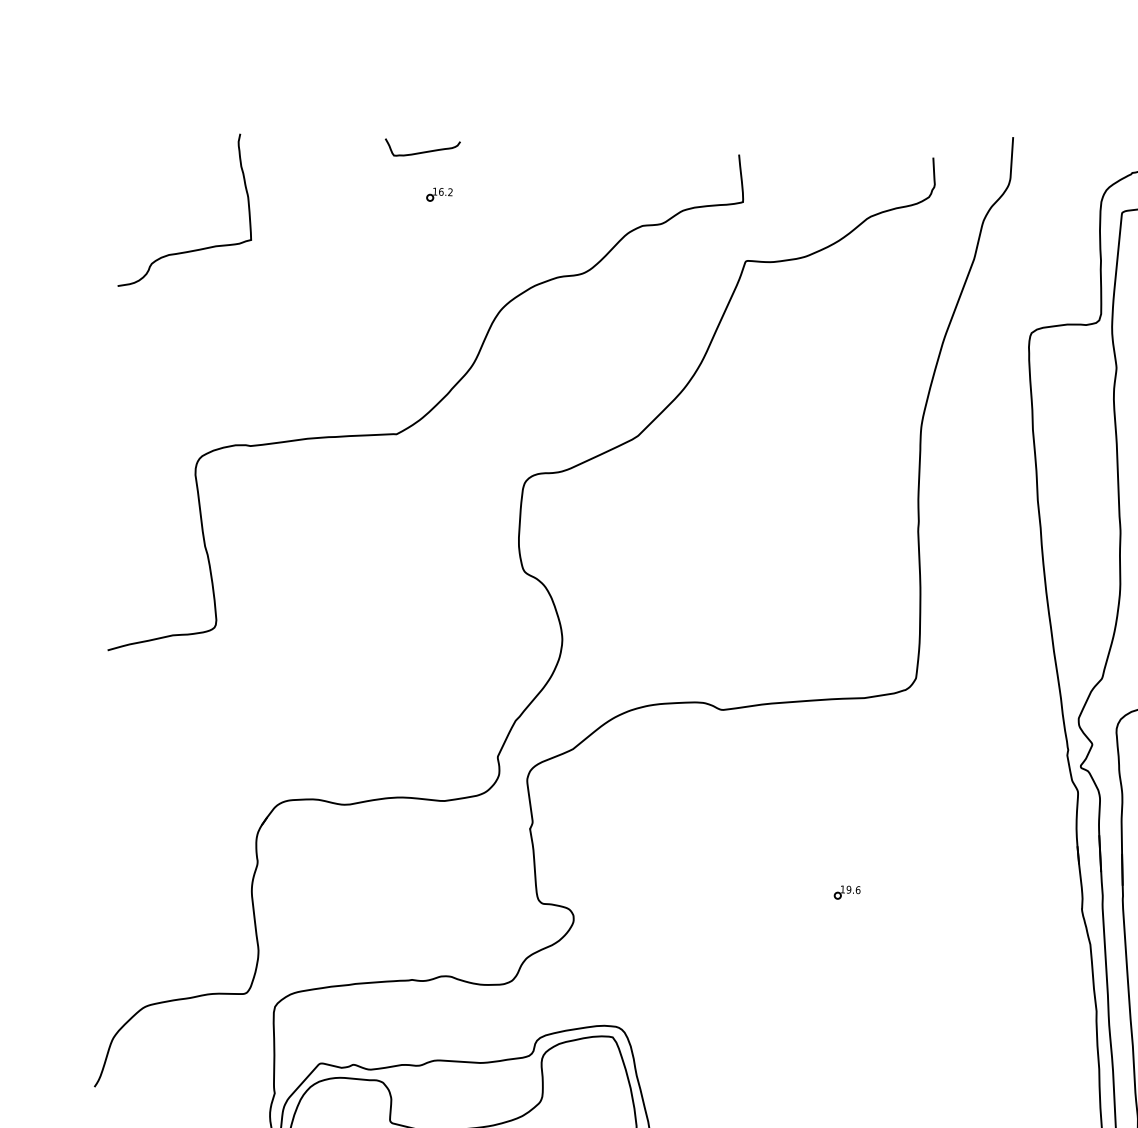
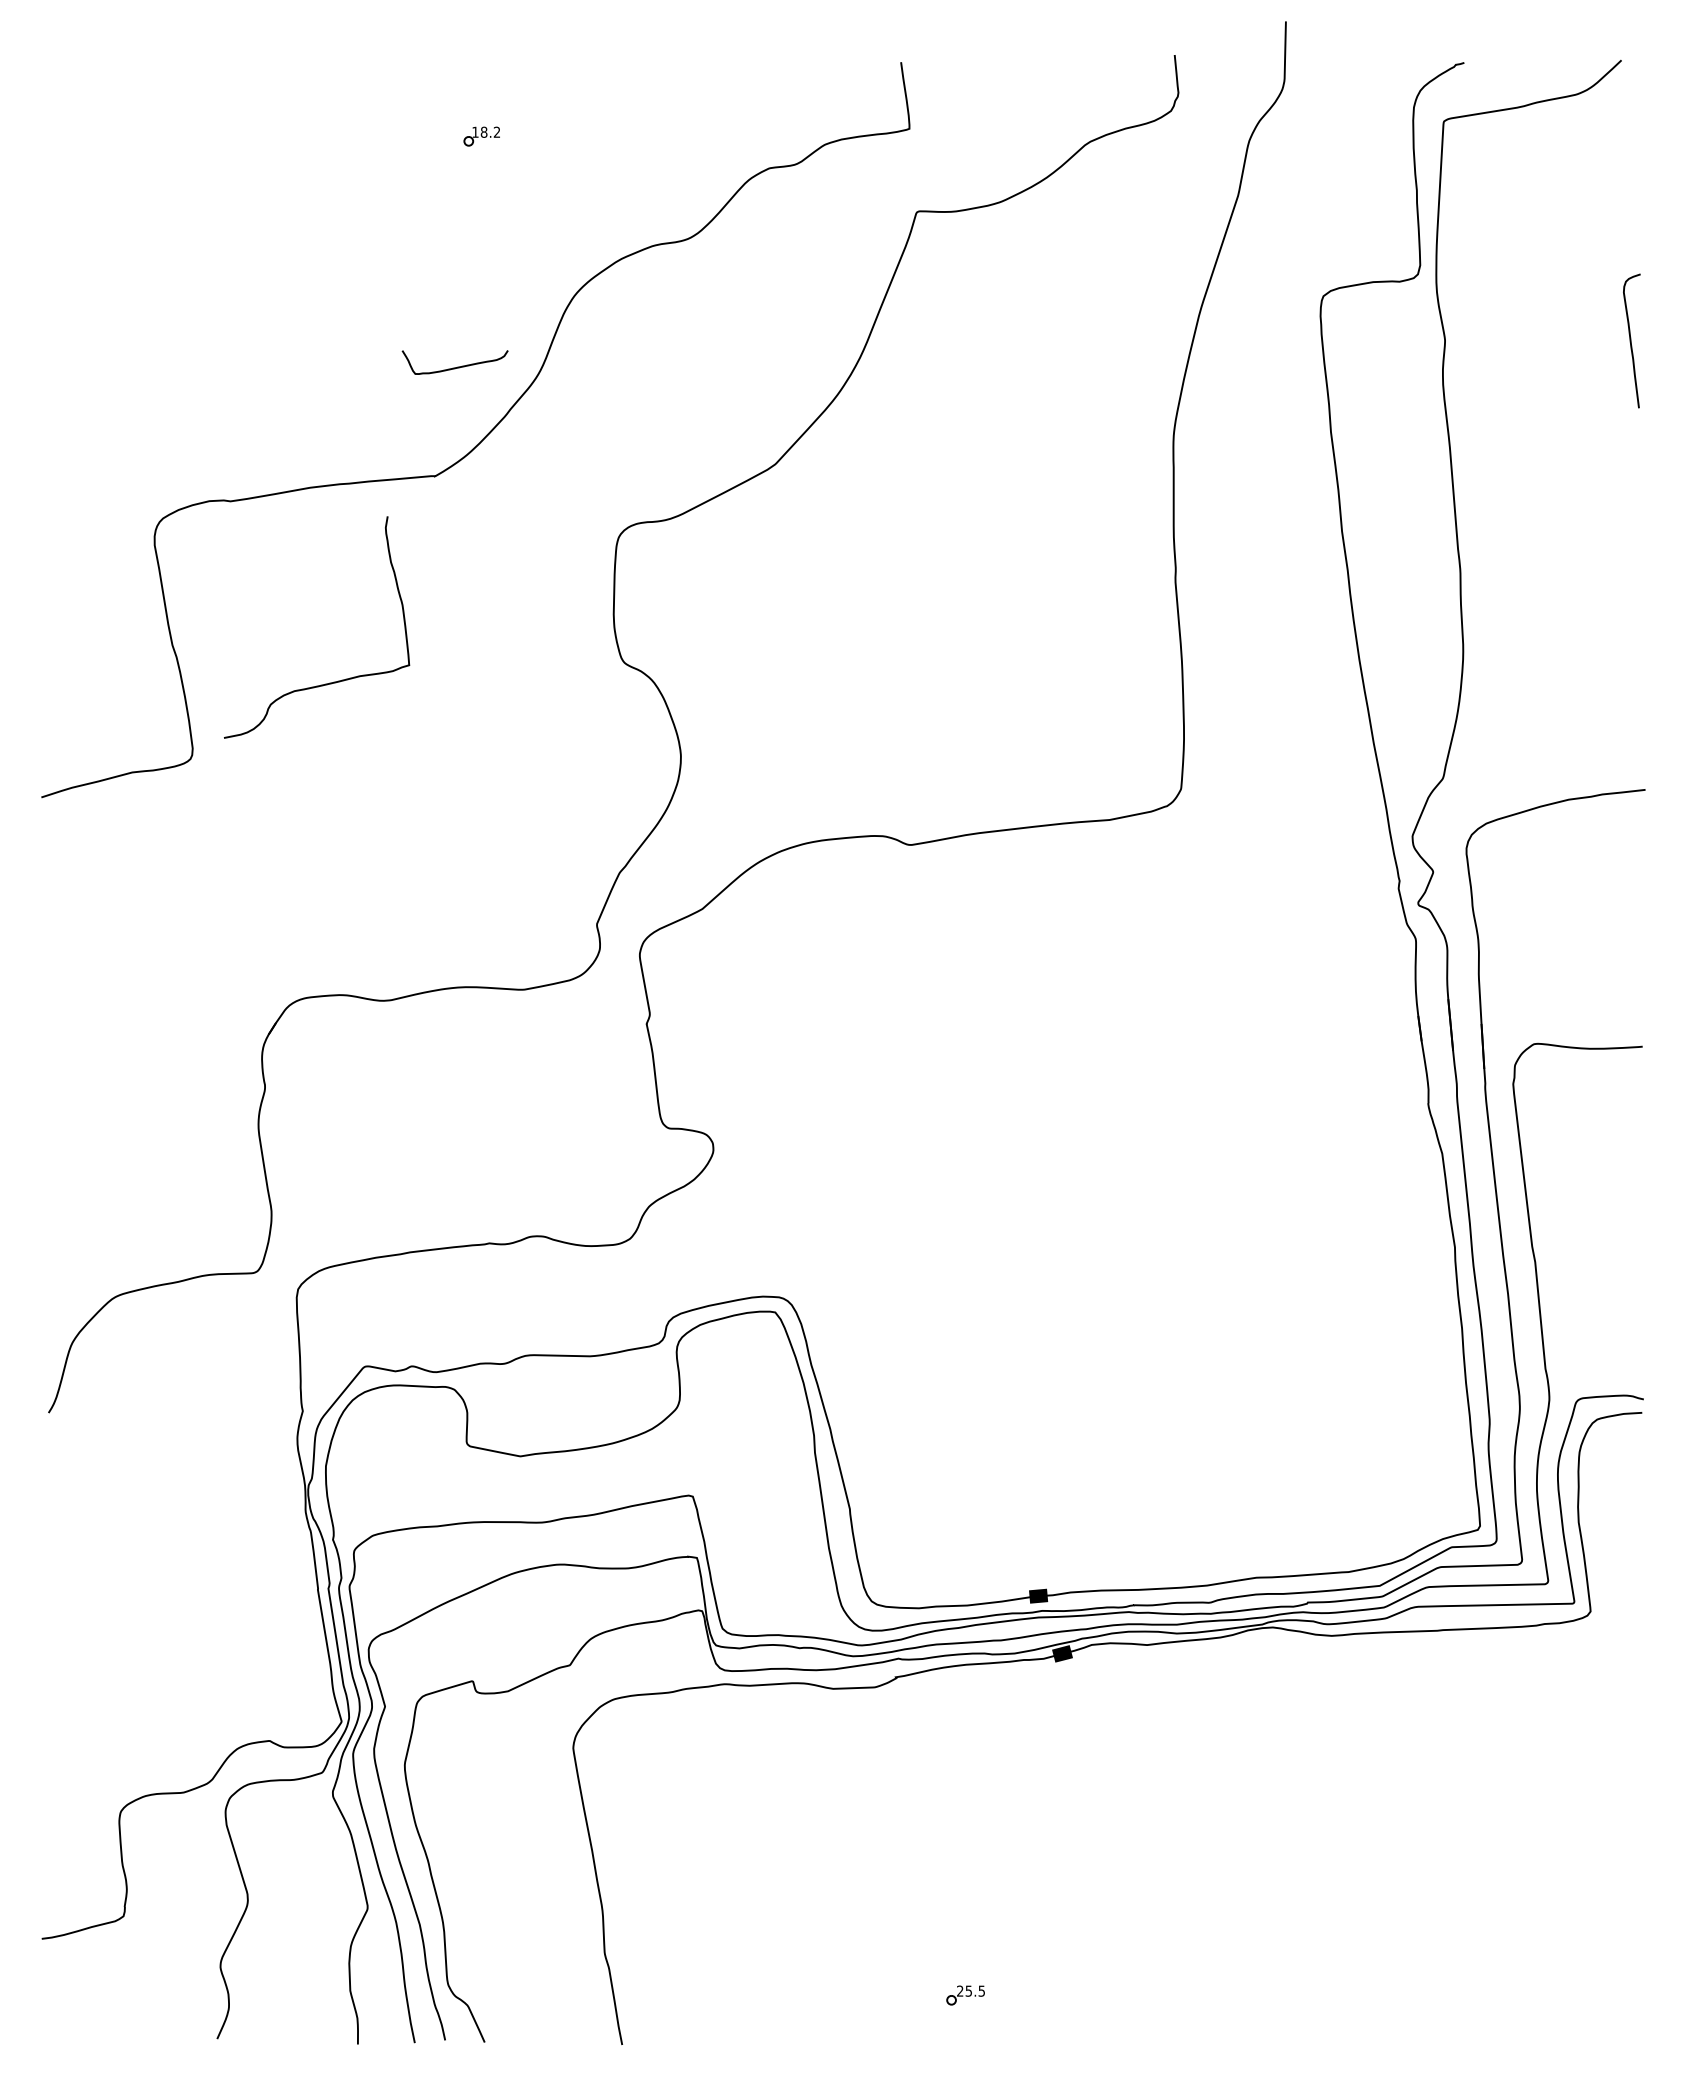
curve: (424, 151) -> (457, 366), moved
text: (440, 191) -> (483, 131), 16.2 -> 18.2
curve: (194, 249) -> (329, 682), moved
part: (846, 893) -> (1096, 1095), removed

